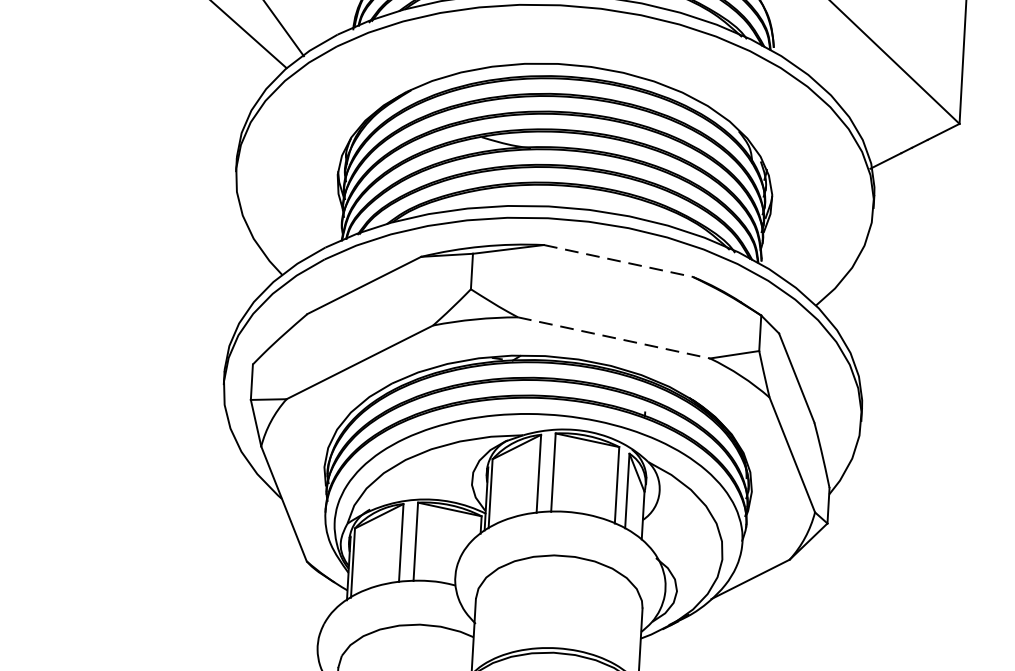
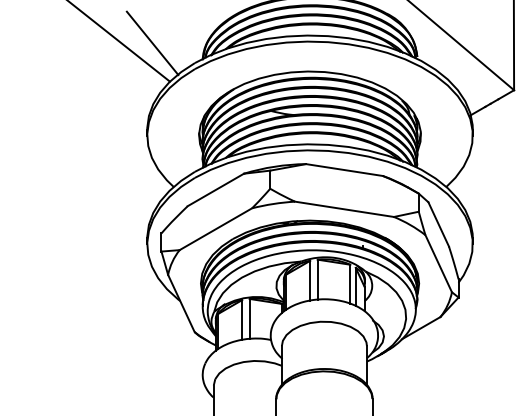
line: (618, 261) -> (344, 170), dashed -> solid
line: (615, 338) -> (345, 209), dashed -> solid

